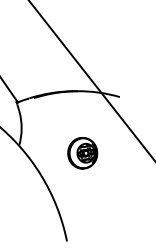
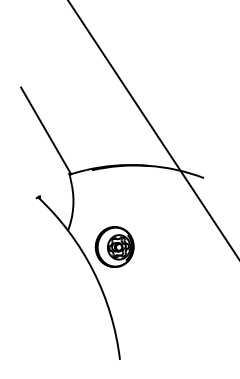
part: (82, 152) -> (114, 246), moved

